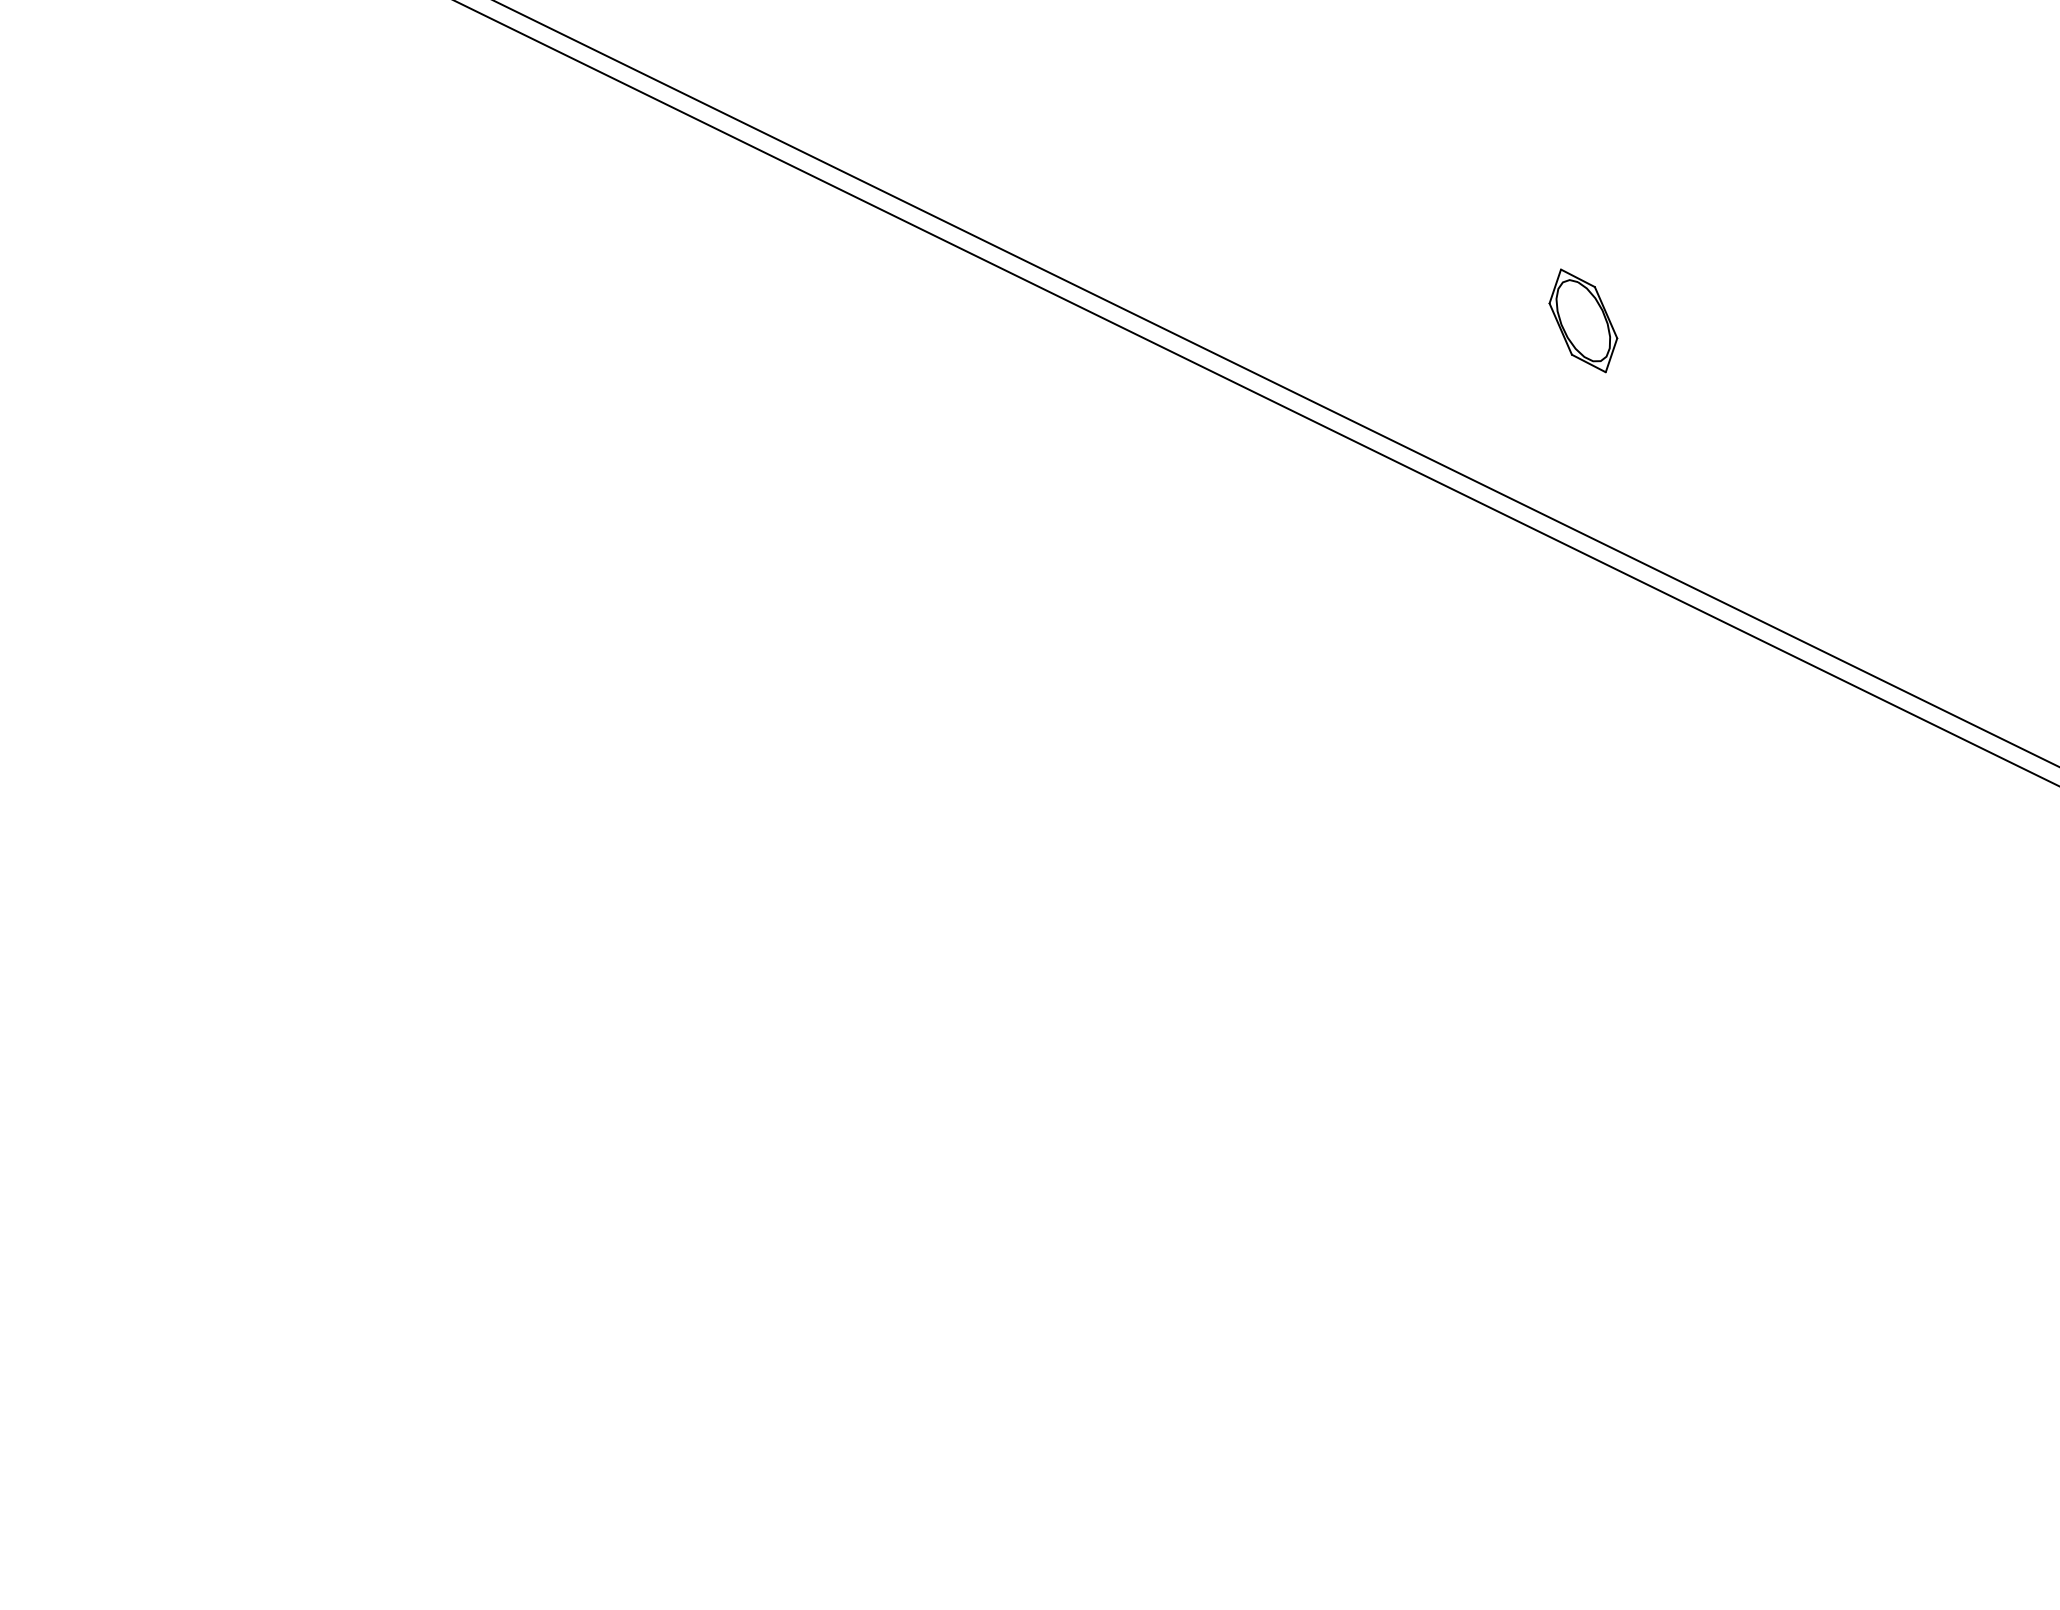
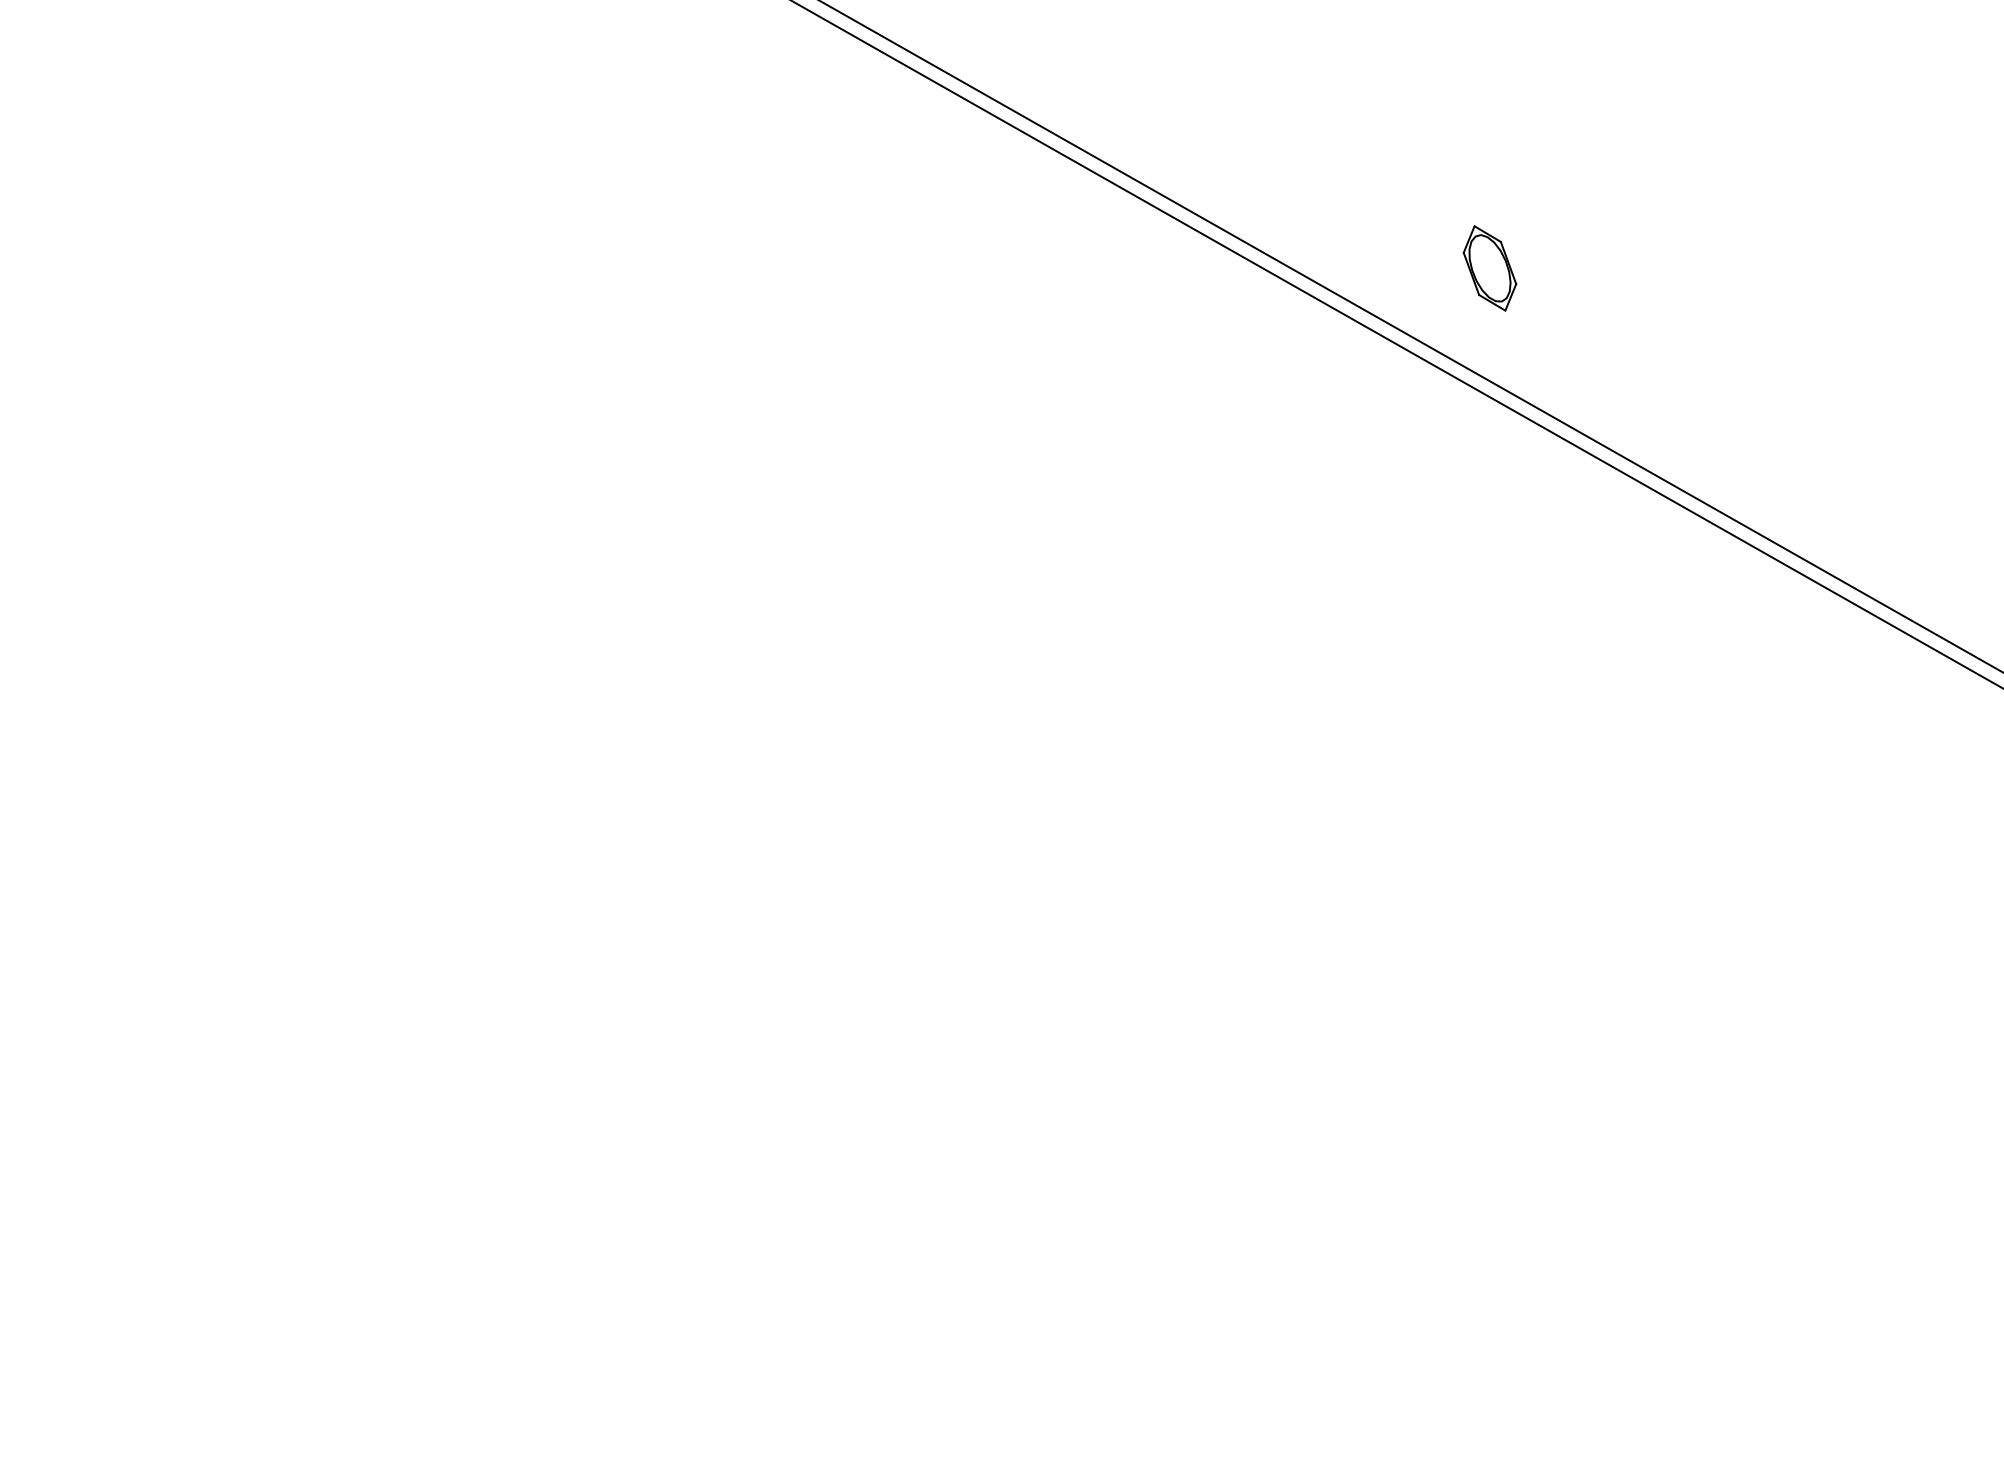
part: (1582, 321) -> (1489, 268), moved

